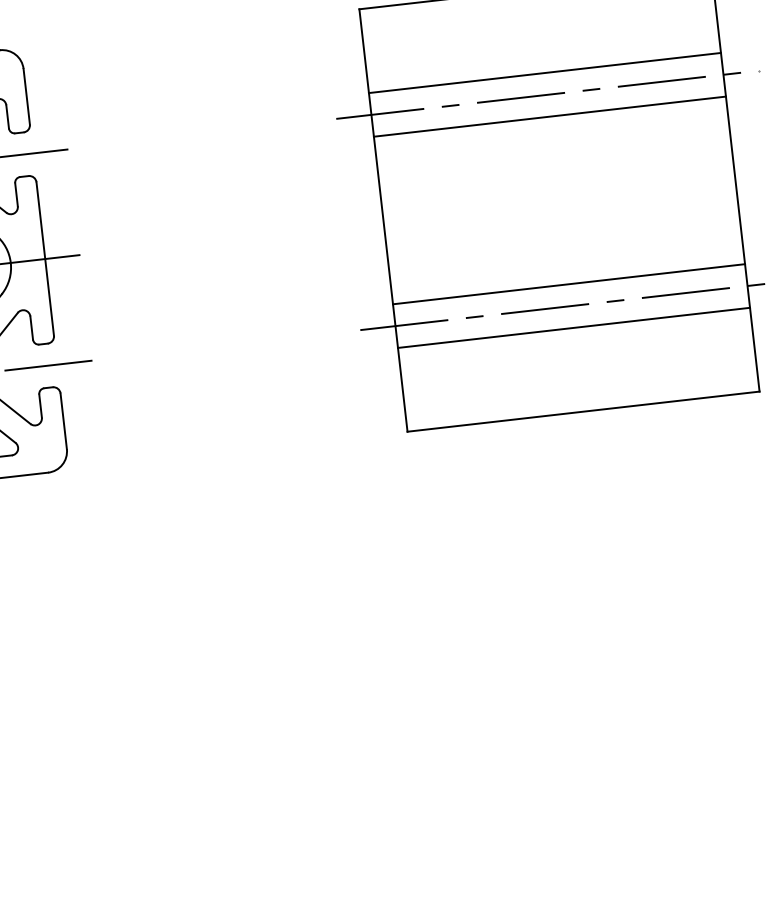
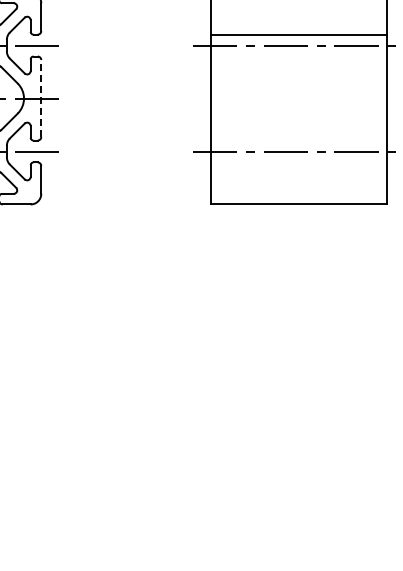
line: (548, 116) -> (298, 56), removed
line: (45, 258) -> (41, 98), solid -> dashed
line: (567, 284) -> (298, 140), removed
line: (572, 328) -> (298, 162), removed

